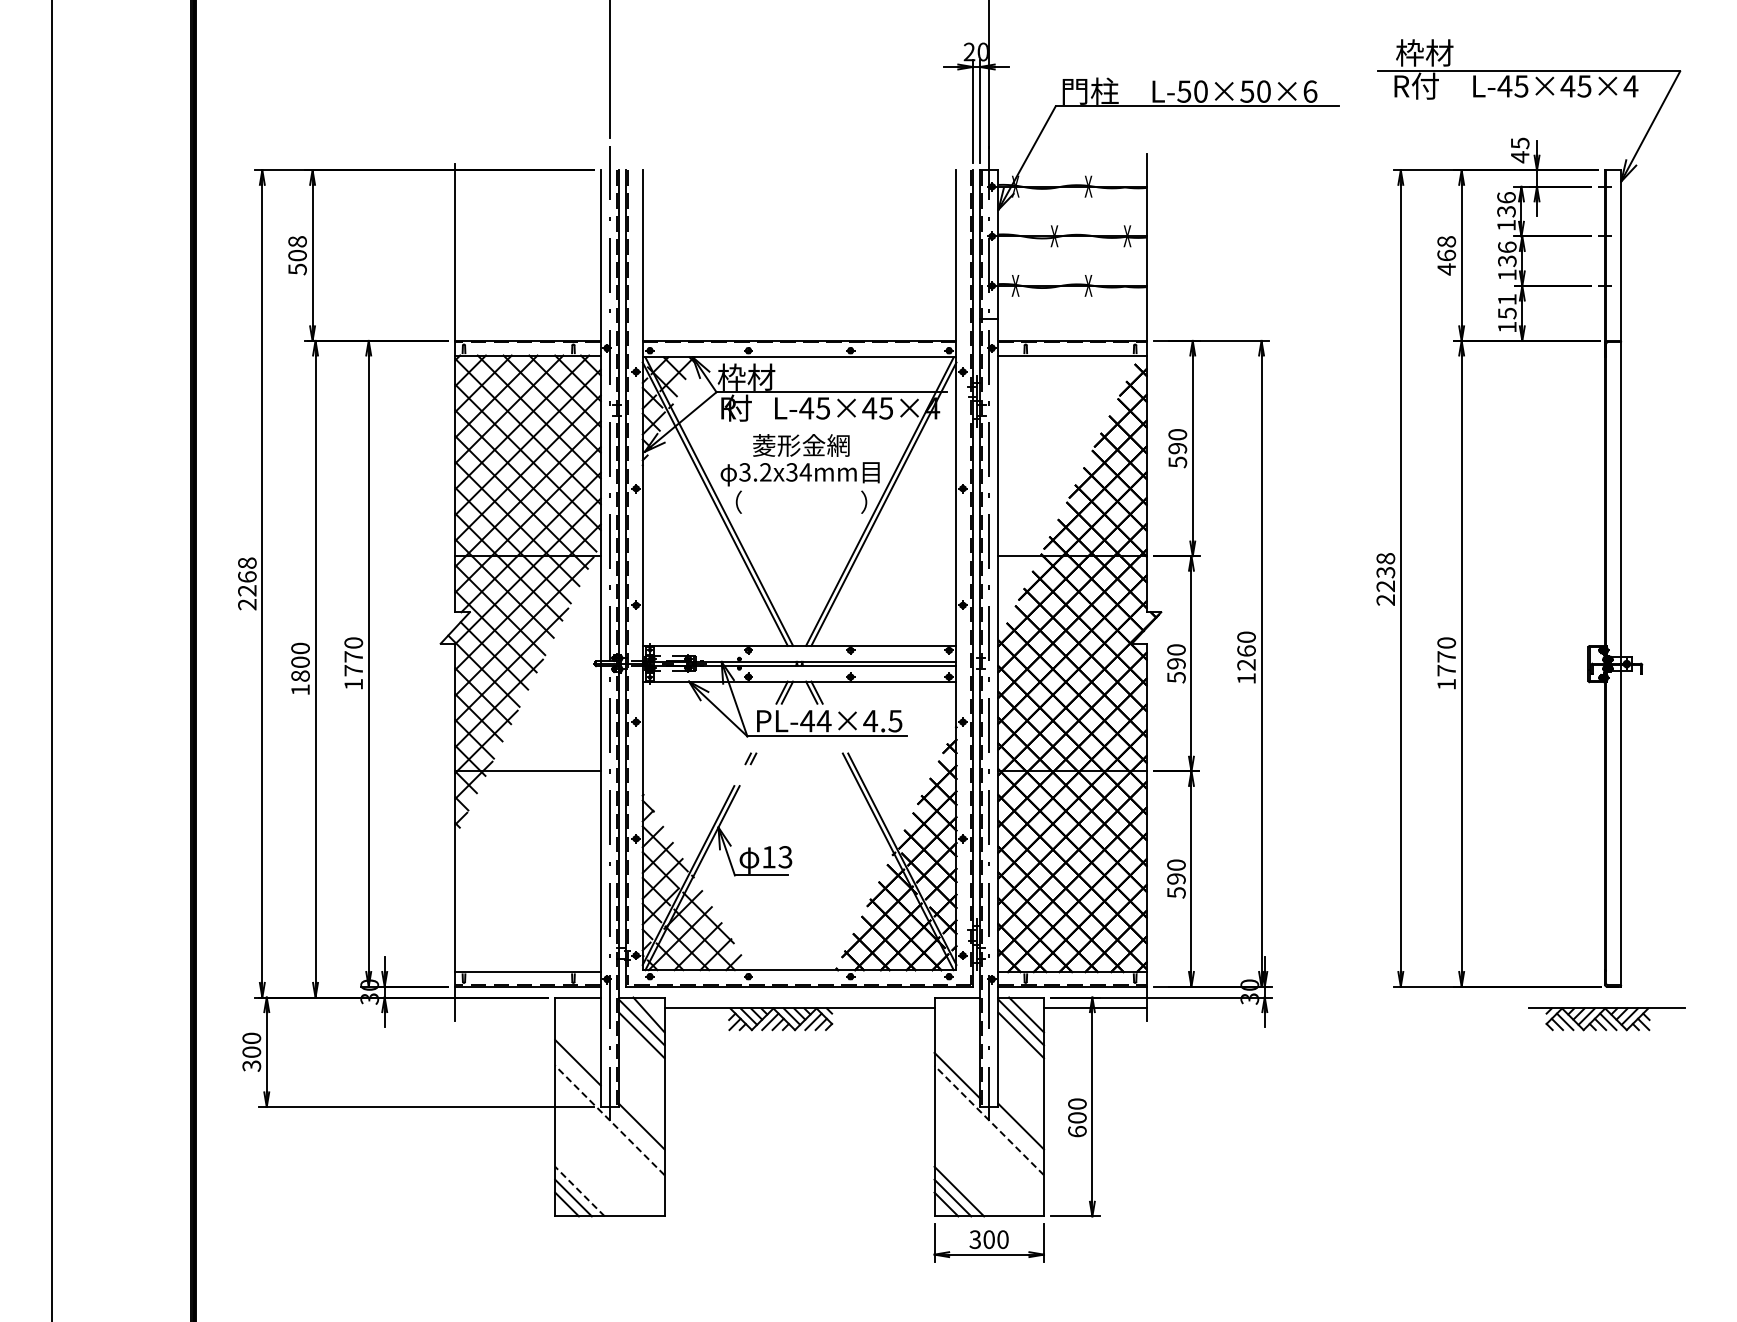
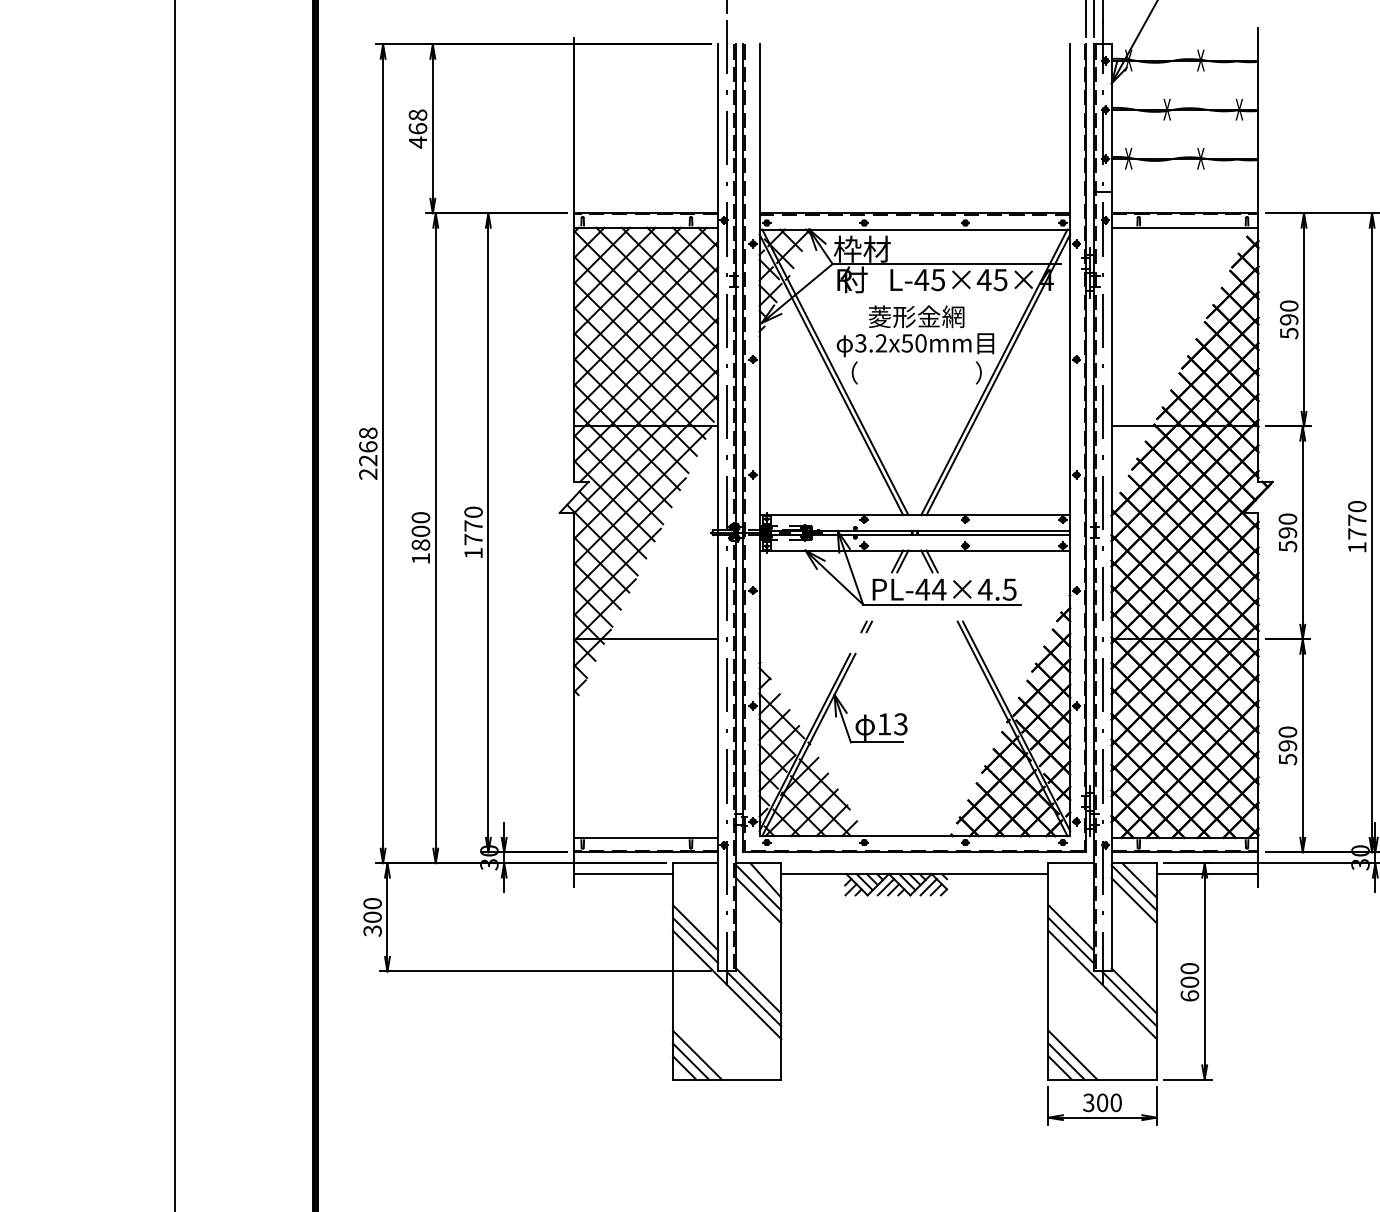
text: (297, 262) -> (417, 135), 508 -> 468
text: (798, 472) -> (913, 343), 3.2x34mm -> 3.2x50mm
text: (1246, 657) -> (1357, 526), 1260 -> 1770
line: (505, 1008) -> (623, 874), added
line: (957, 1062) -> (1071, 927), added
line: (577, 1075) -> (695, 940), added
line: (609, 1120) -> (726, 984), dashed -> solid
line: (988, 1120) -> (1101, 984), dashed -> solid
line: (636, 1134) -> (753, 998), added
line: (1016, 1134) -> (1129, 998), added
line: (579, 1191) -> (697, 1055), dashed -> solid

